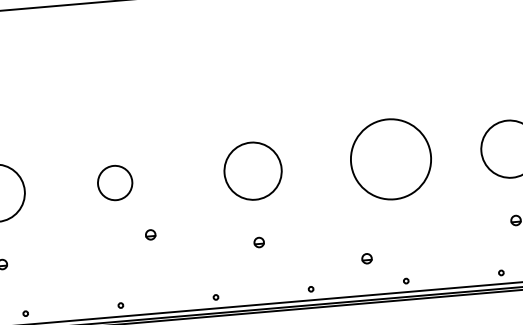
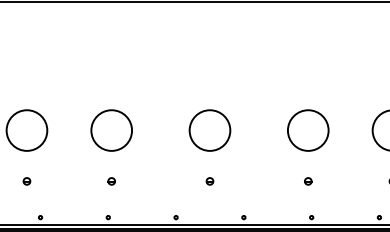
circle: (389, 159) -> (307, 130), size x0.71
circle: (114, 182) -> (111, 130), size x1.67
part: (150, 235) -> (111, 181), moved
part: (367, 258) -> (308, 181), moved

